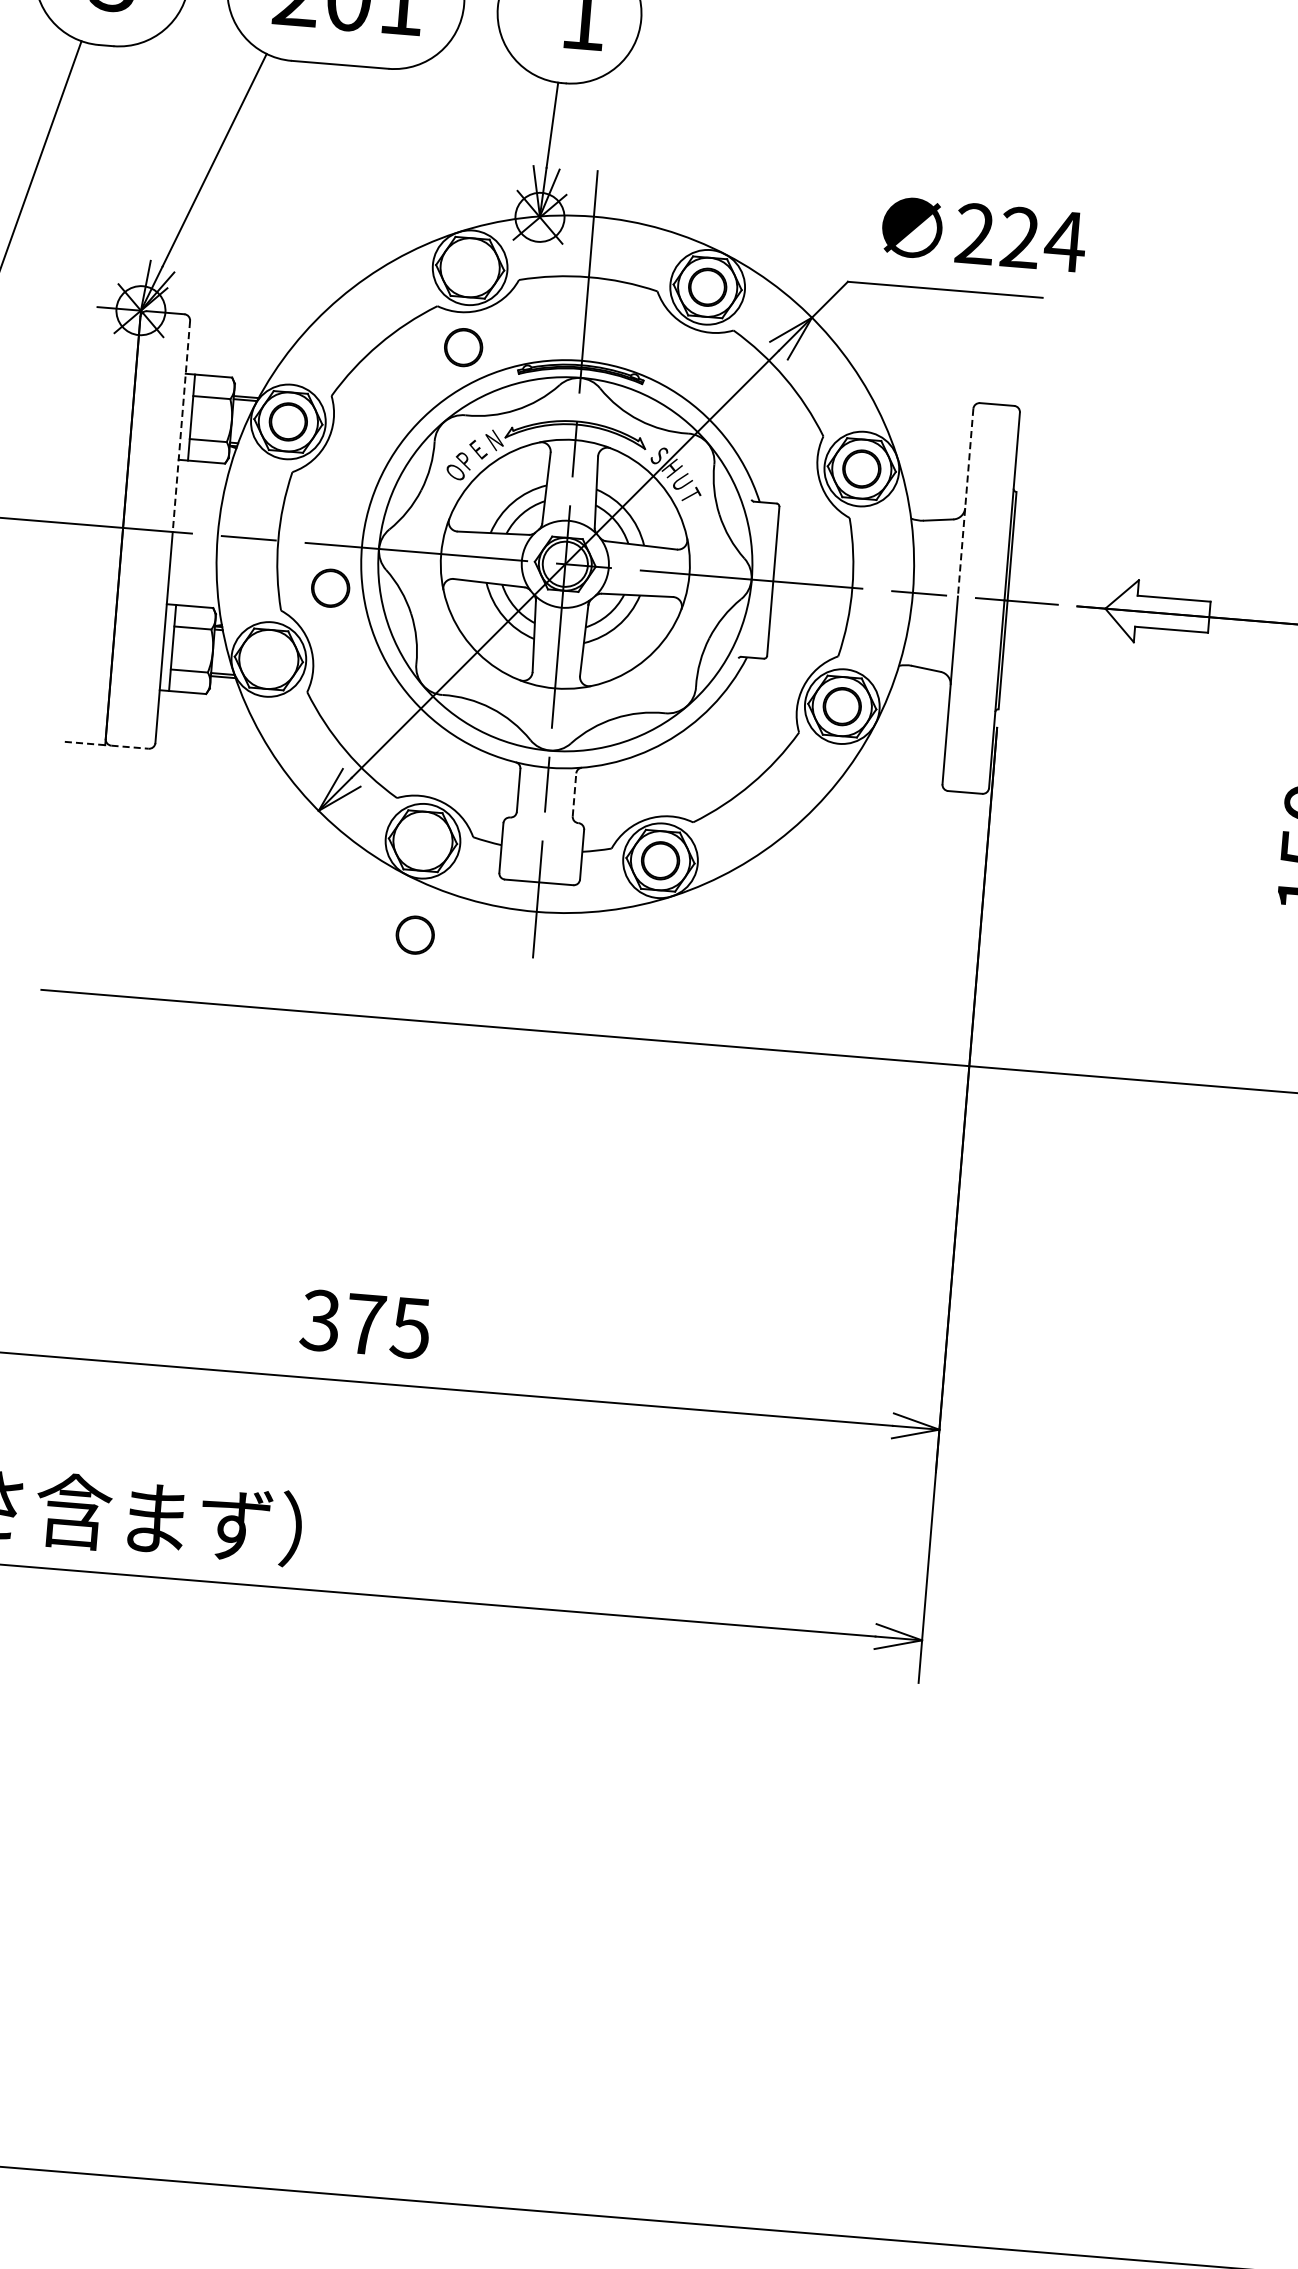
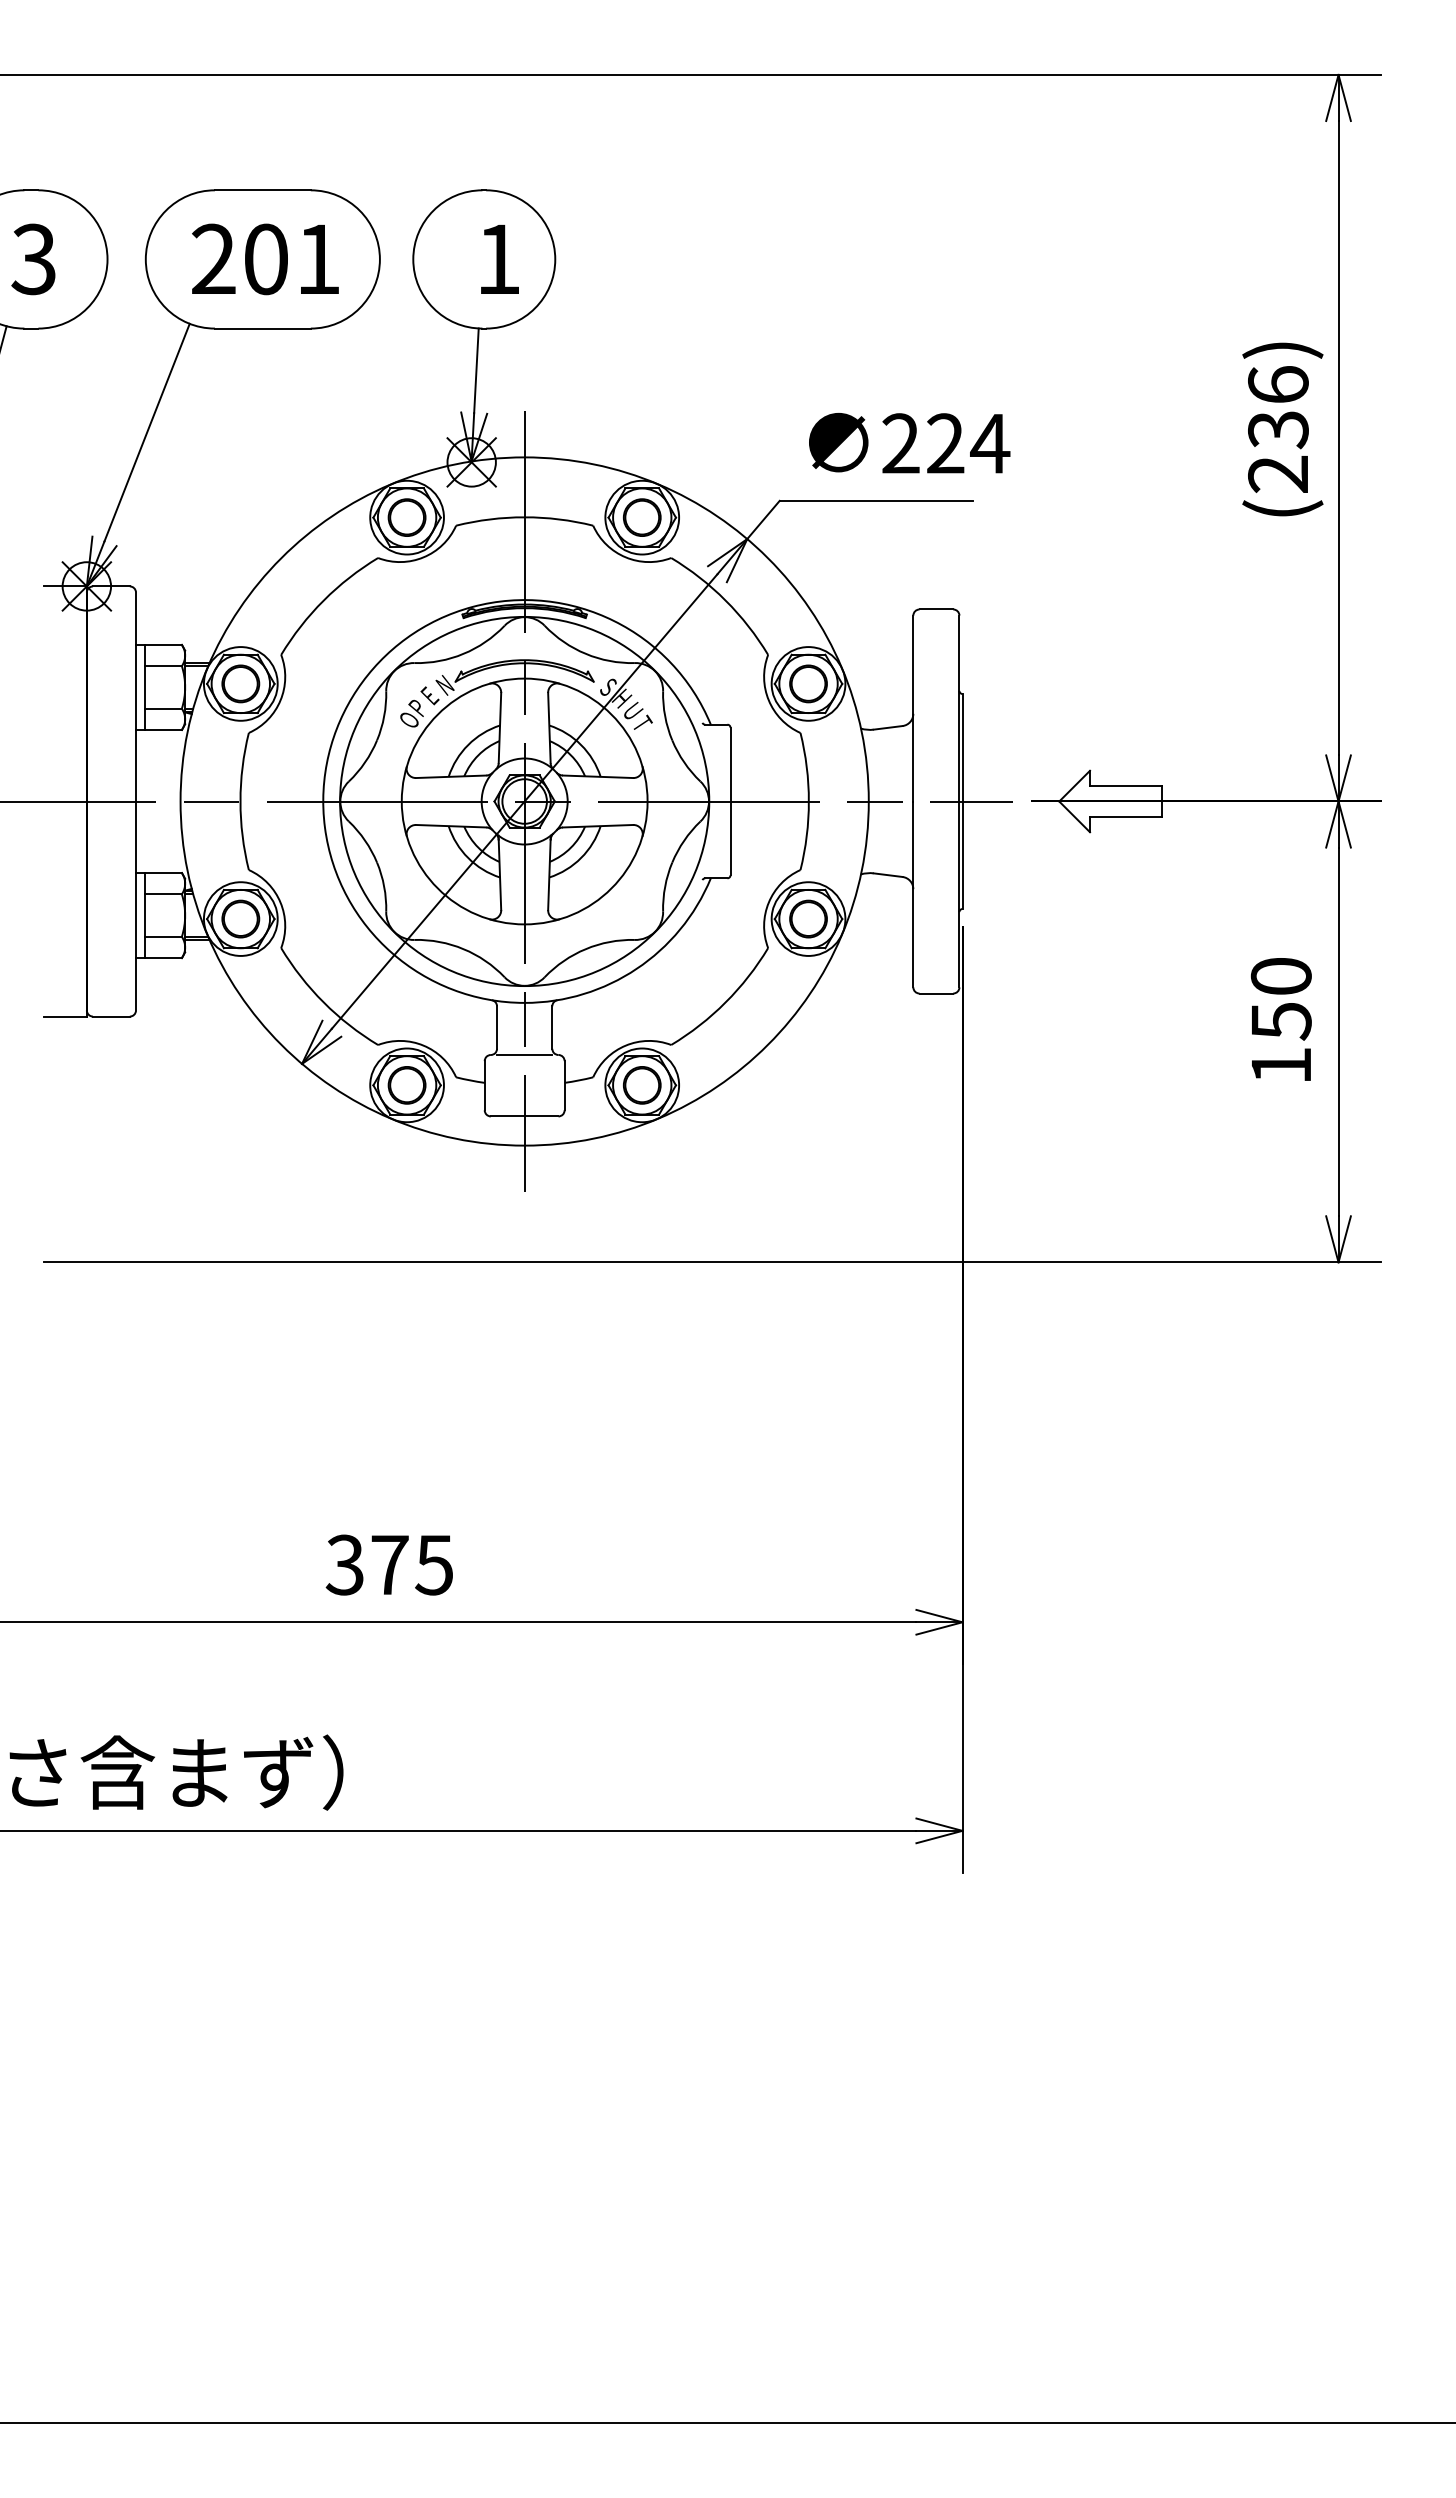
part: (463, 347) -> (406, 517), moved
line: (181, 426) -> (136, 697), dashed -> solid
line: (965, 502) -> (913, 708), dashed -> solid
part: (330, 587) -> (240, 918), moved
line: (83, 743) -> (65, 1016), dashed -> solid
line: (130, 747) -> (111, 1016), dashed -> solid
line: (574, 794) -> (552, 1027), dashed -> solid
line: (544, 819) -> (524, 1054), added
part: (414, 935) -> (406, 1085), moved

